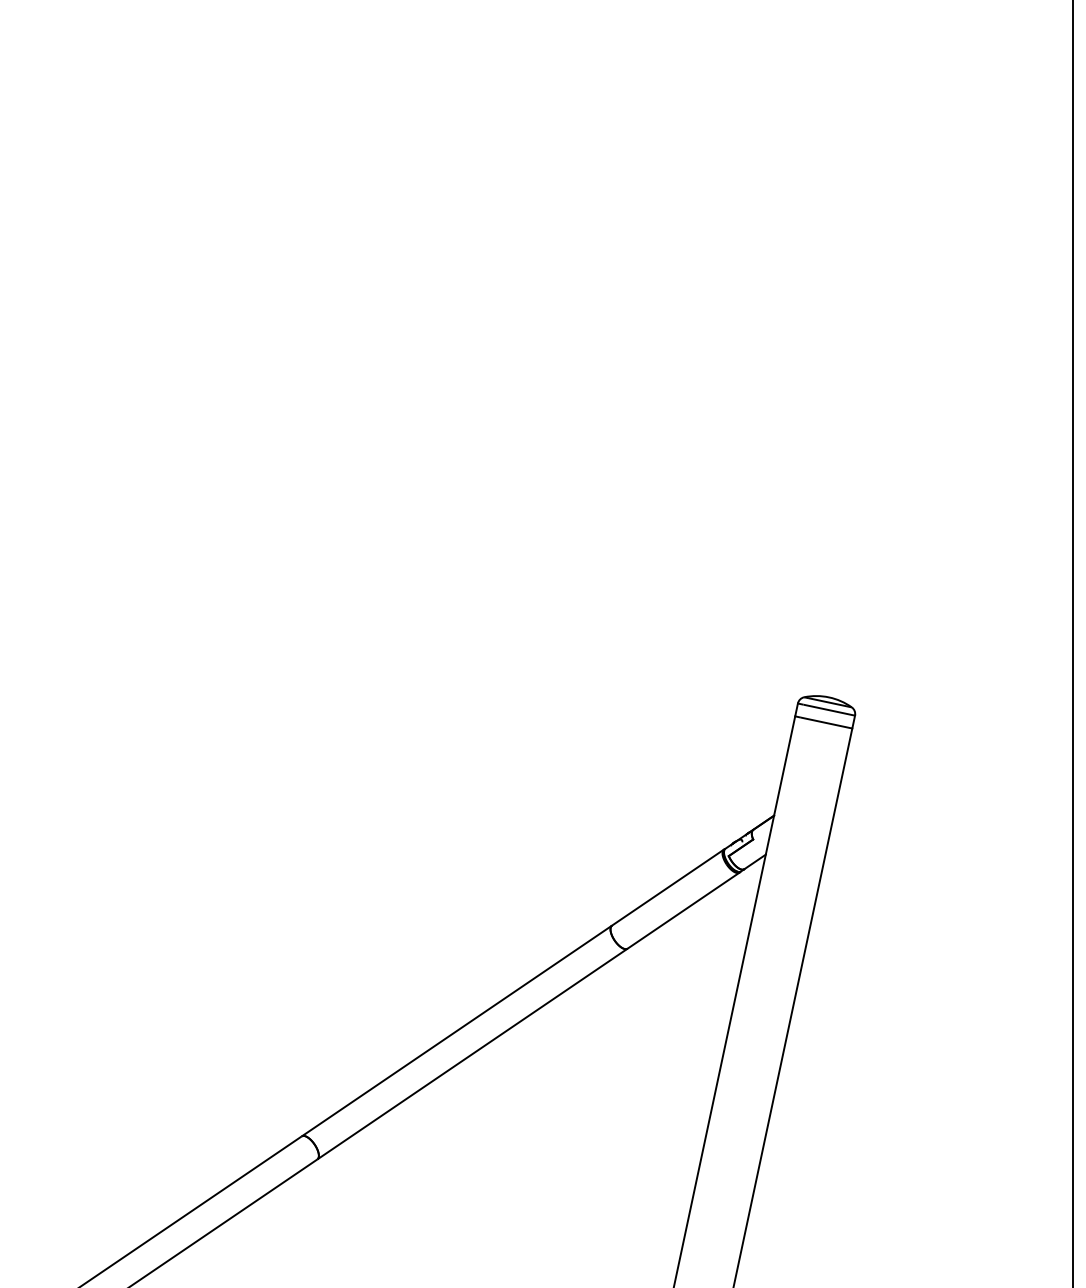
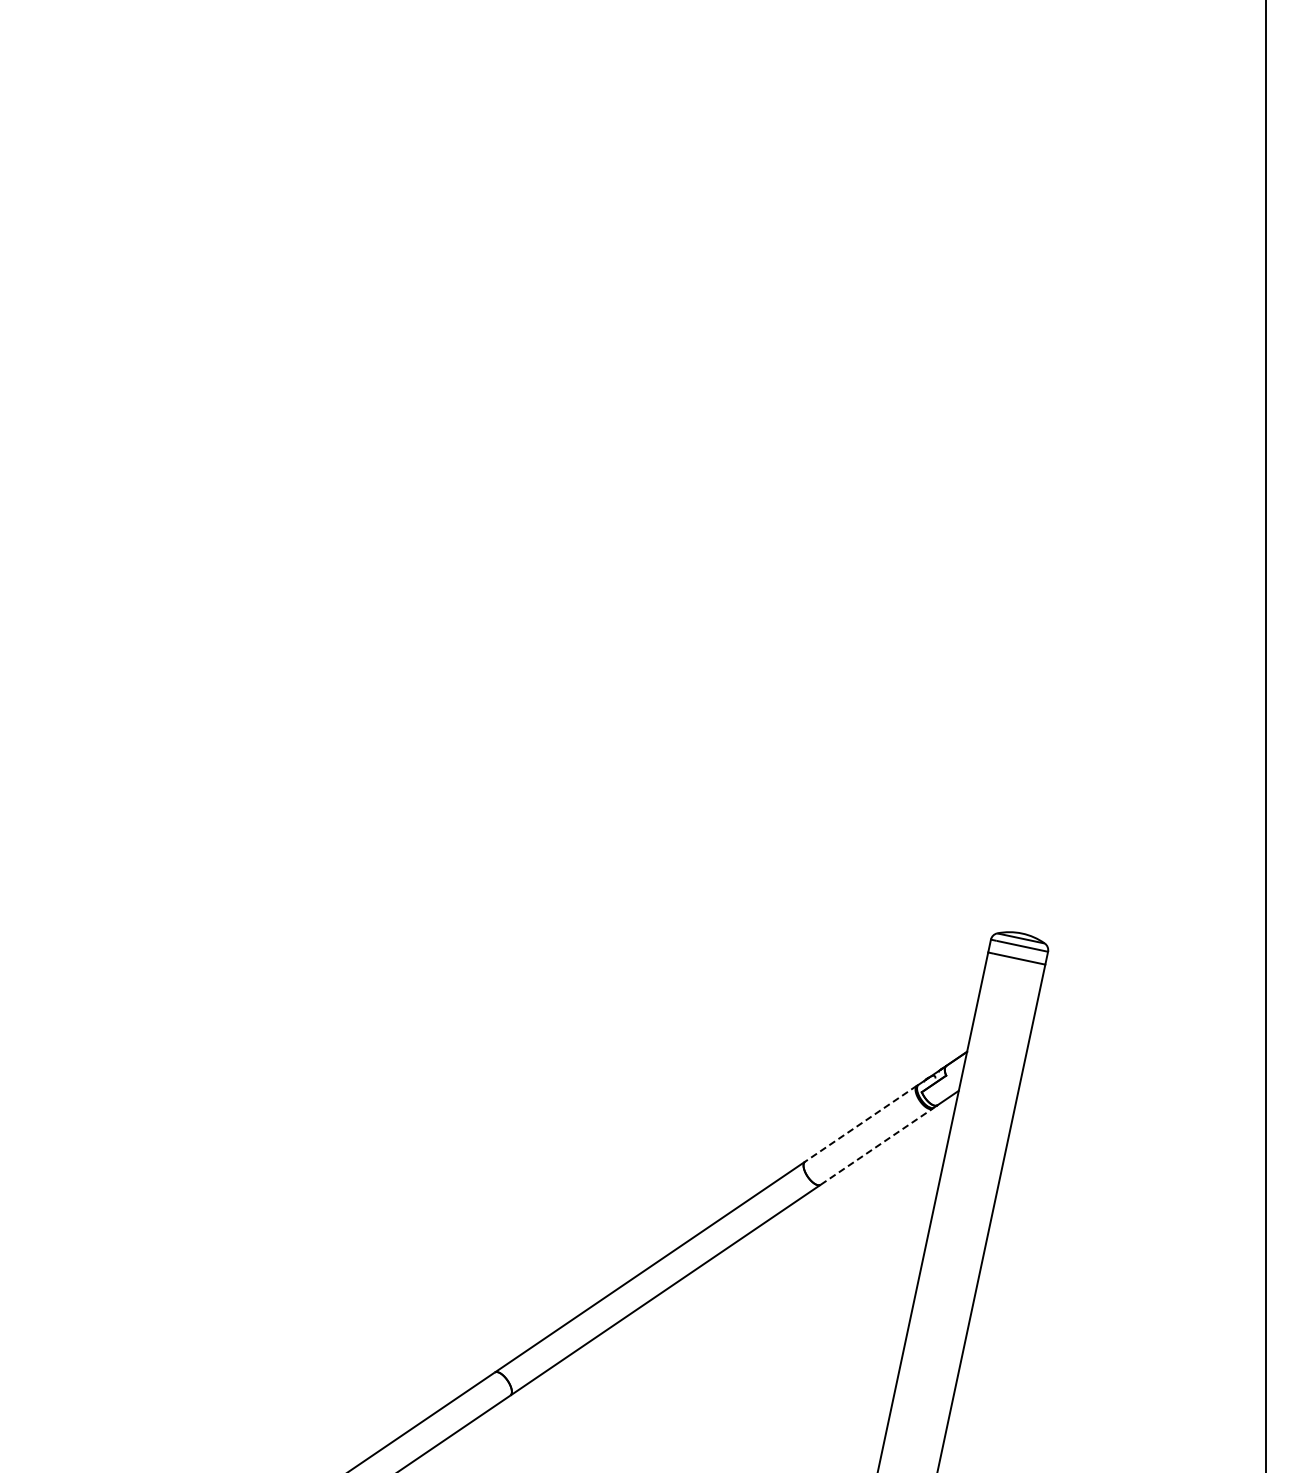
line: (668, 887) -> (861, 1123), solid -> dashed
line: (683, 910) -> (876, 1146), solid -> dashed

